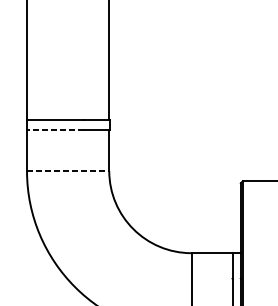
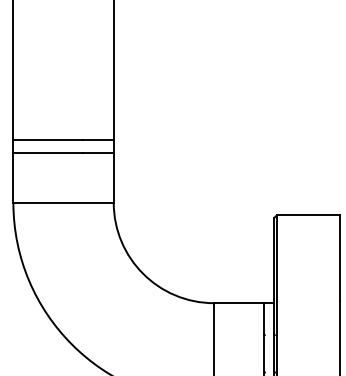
line: (54, 129) -> (47, 152), dashed -> solid
line: (68, 170) -> (64, 202), dashed -> solid

